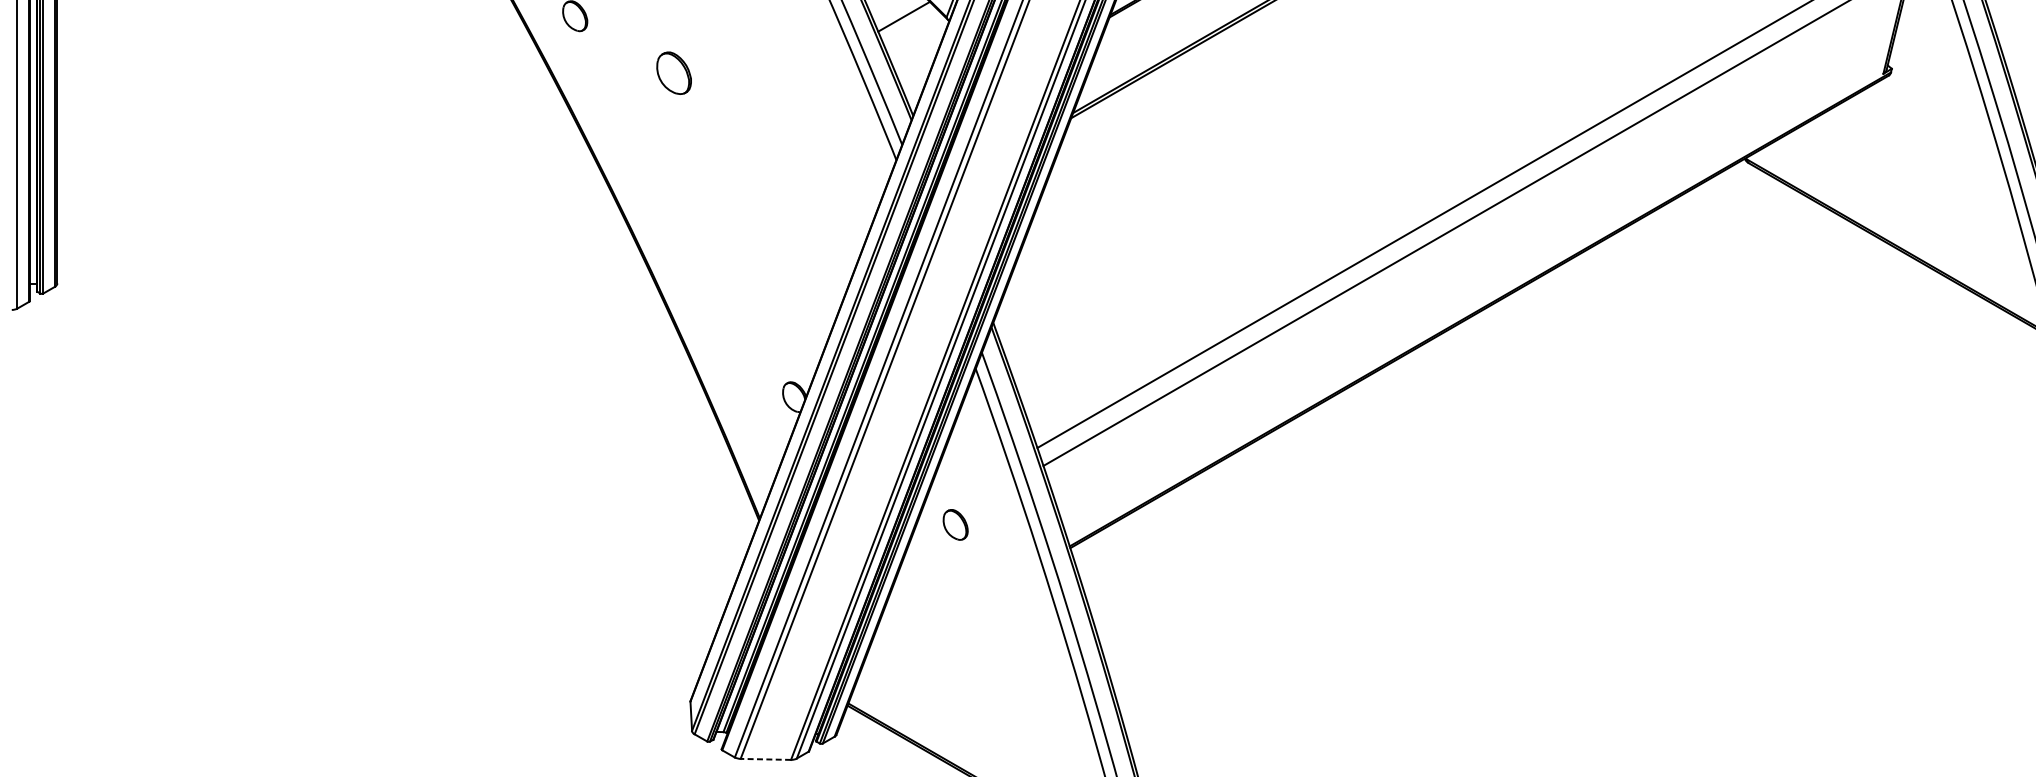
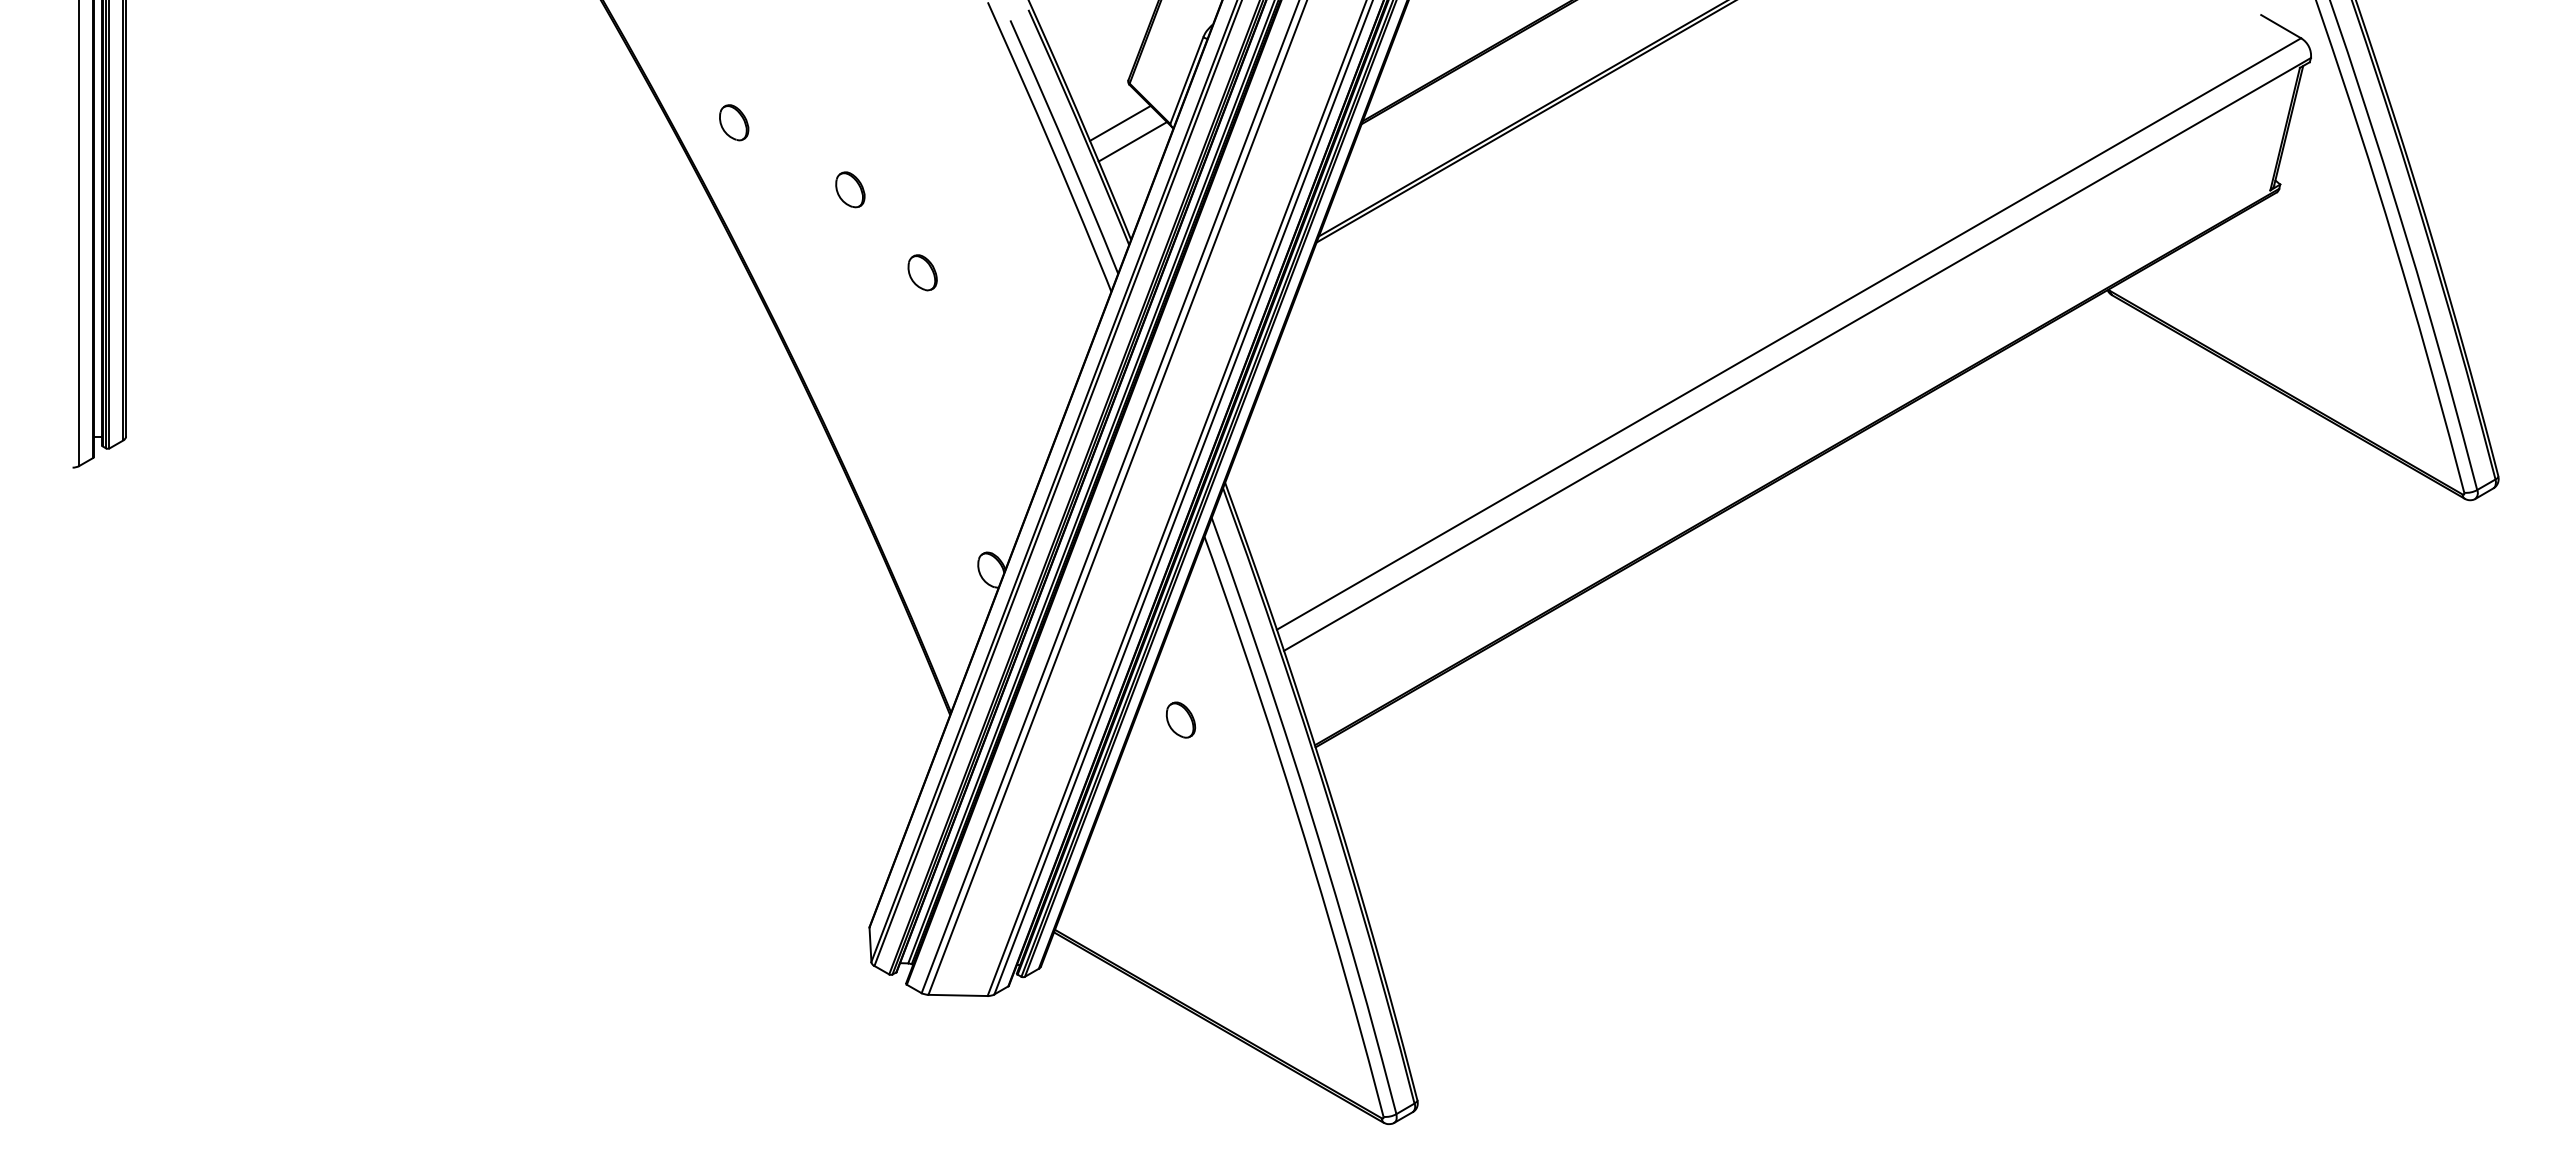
line: (914, 32) -> (1132, 141), added
part: (674, 73) -> (850, 189), size x0.71
part: (735, 143) -> (922, 272), added
line: (766, 759) -> (958, 995), dashed -> solid

